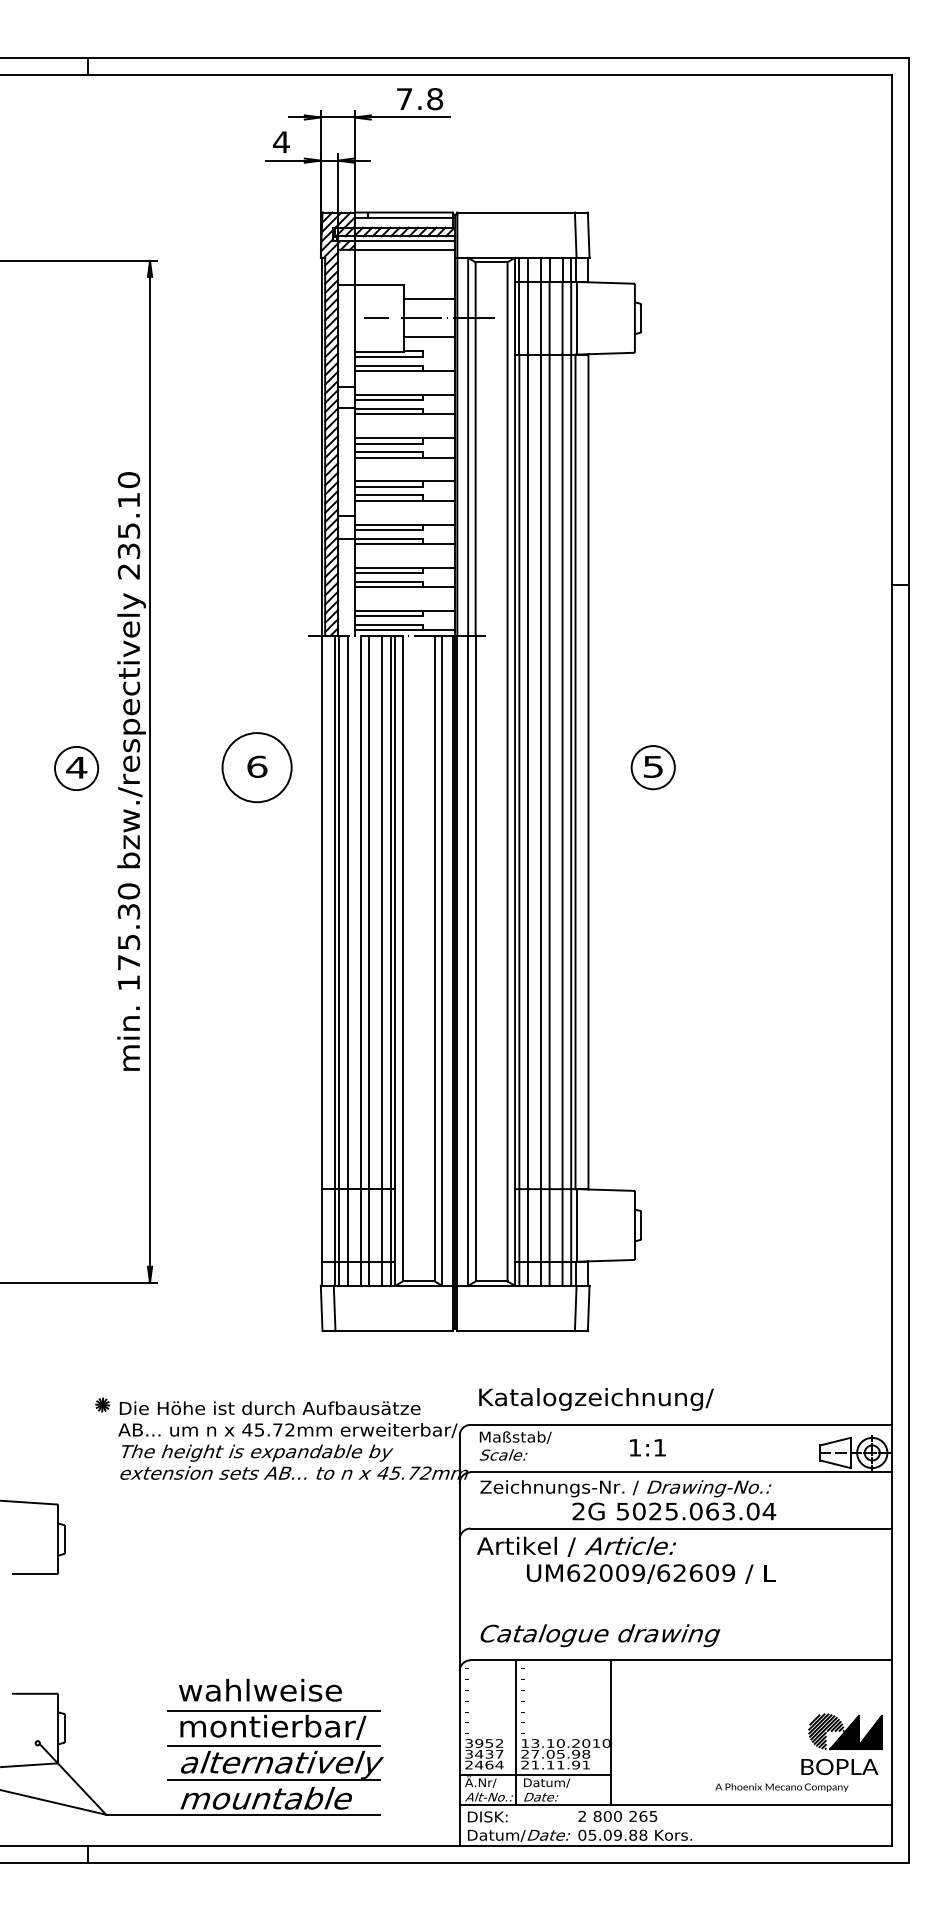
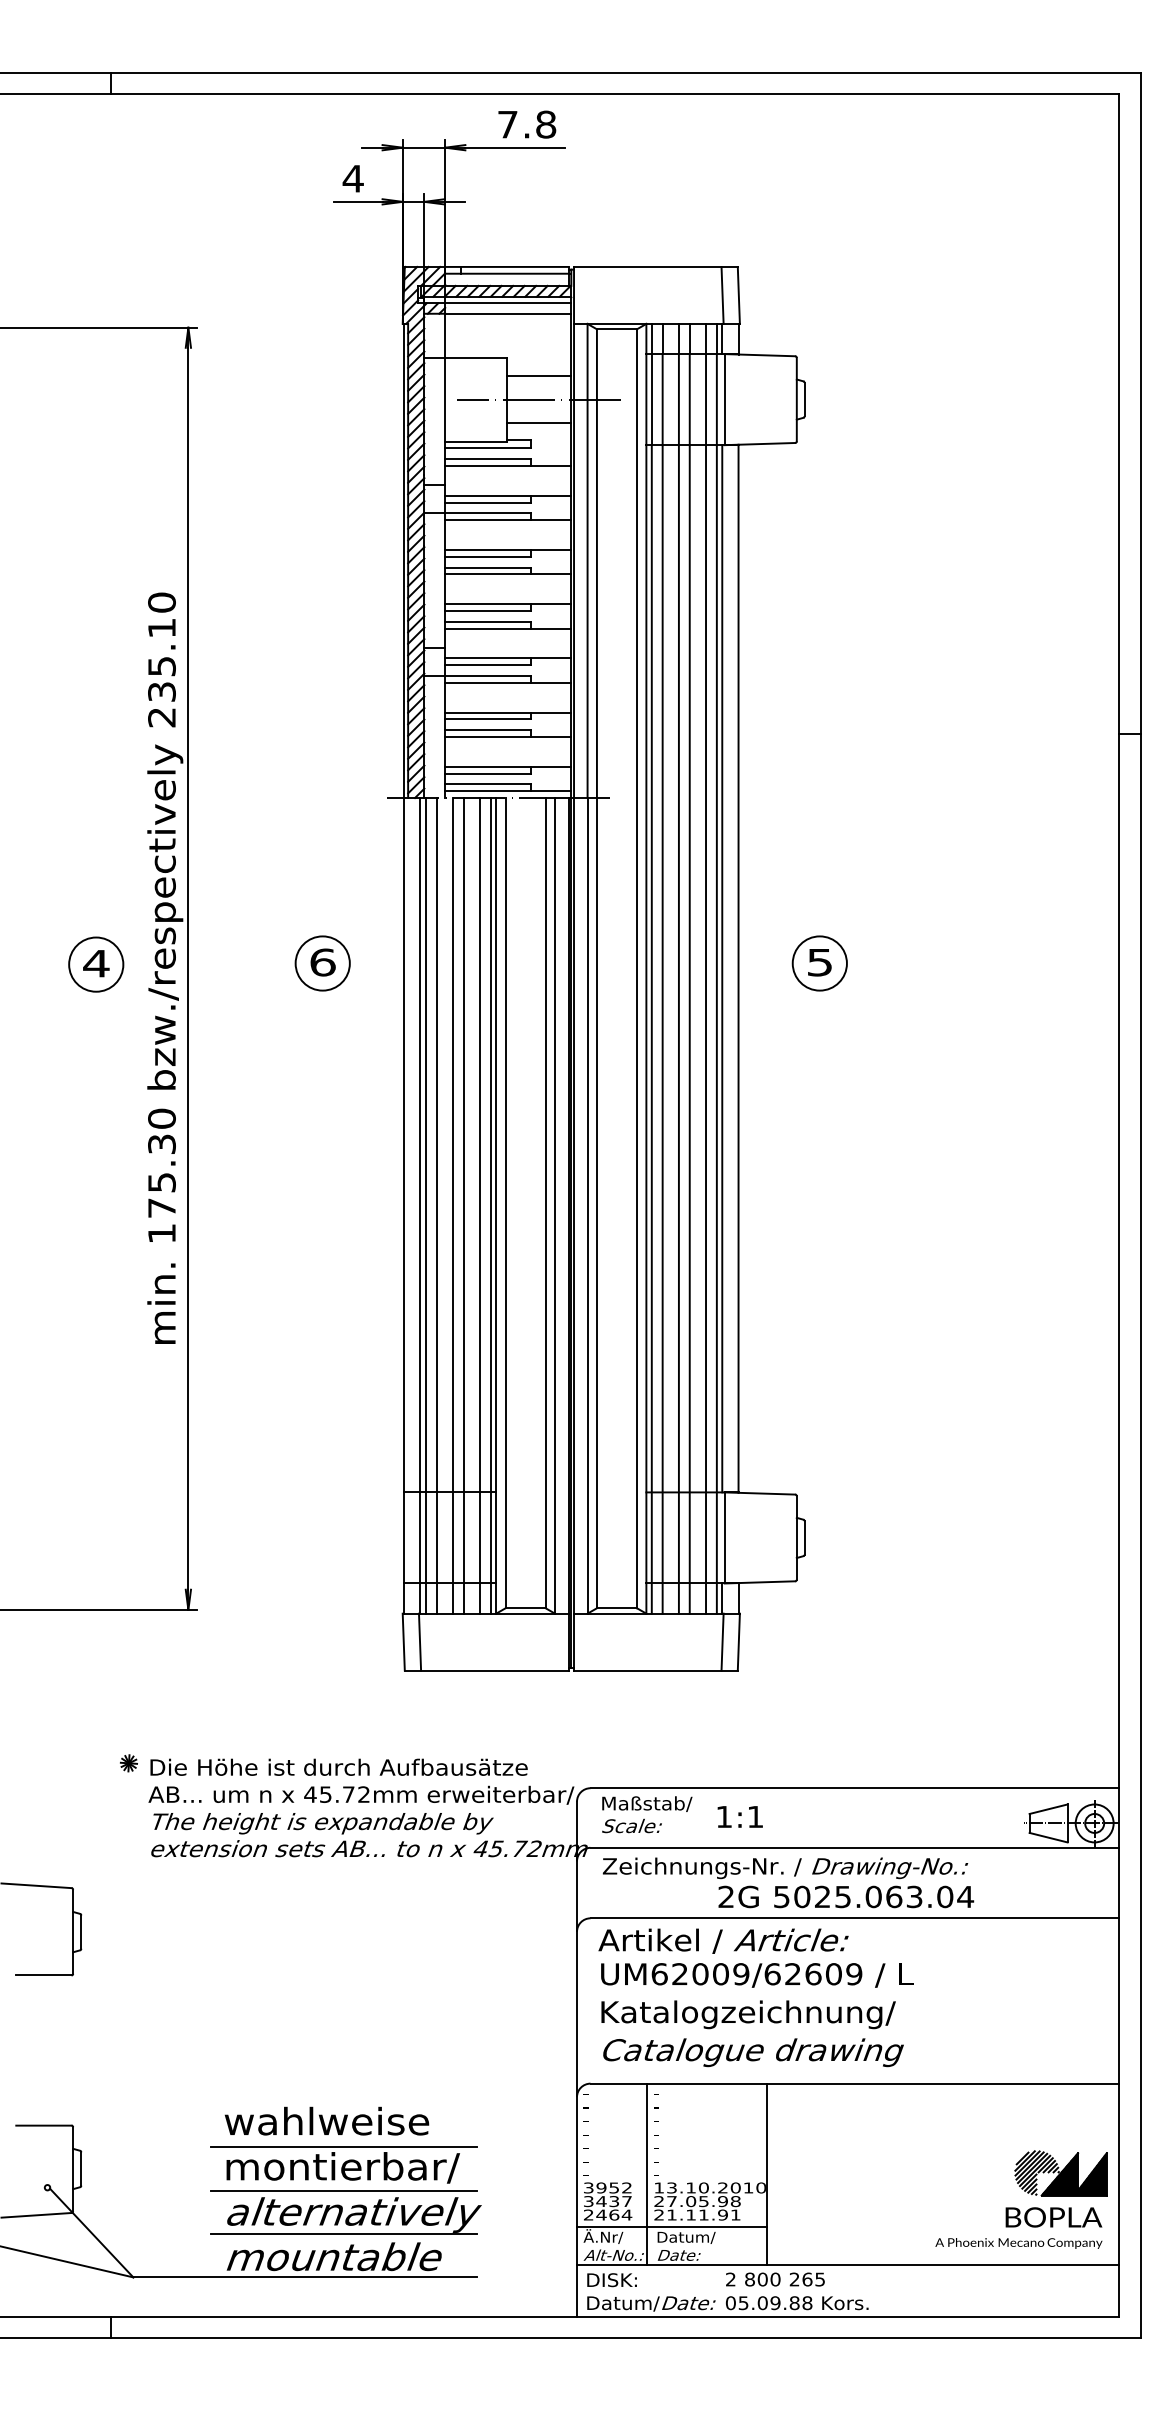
circle: (256, 767) -> (321, 963), size x0.62
text: (596, 1399) -> (748, 2014), moved
text: (647, 1447) -> (739, 1816), moved
text: (651, 1573) -> (757, 1974), moved
text: (781, 1787) -> (1018, 2243), moved

